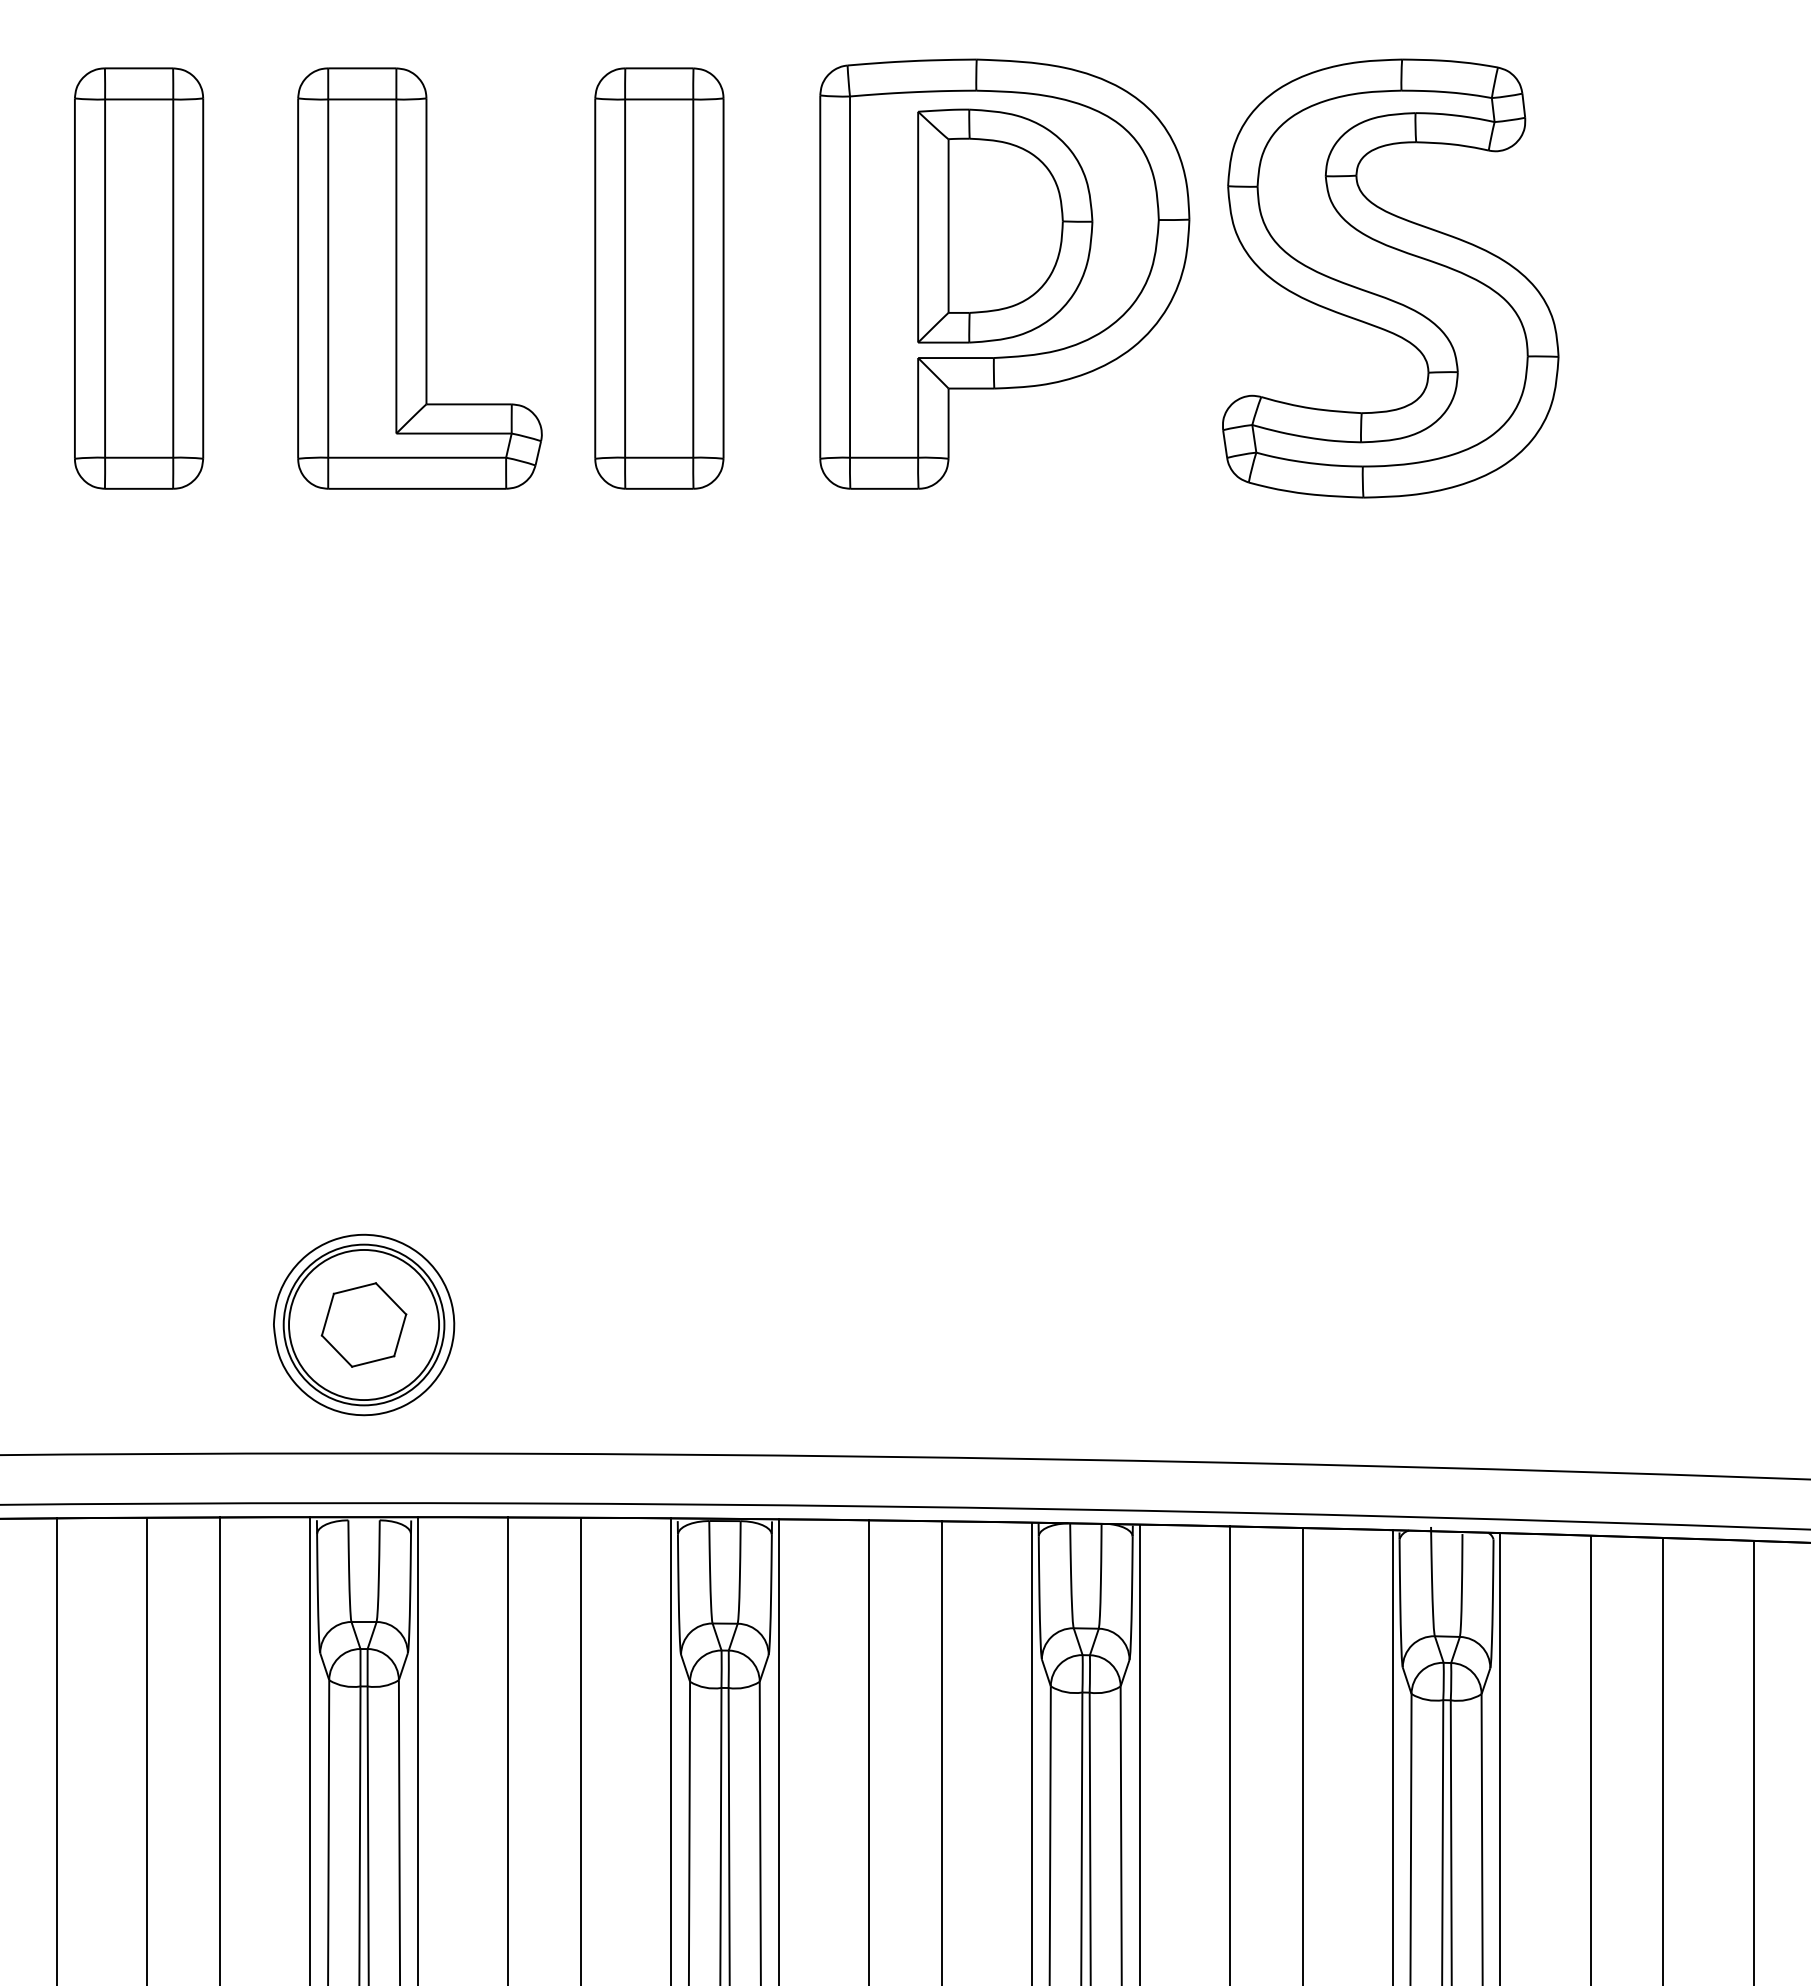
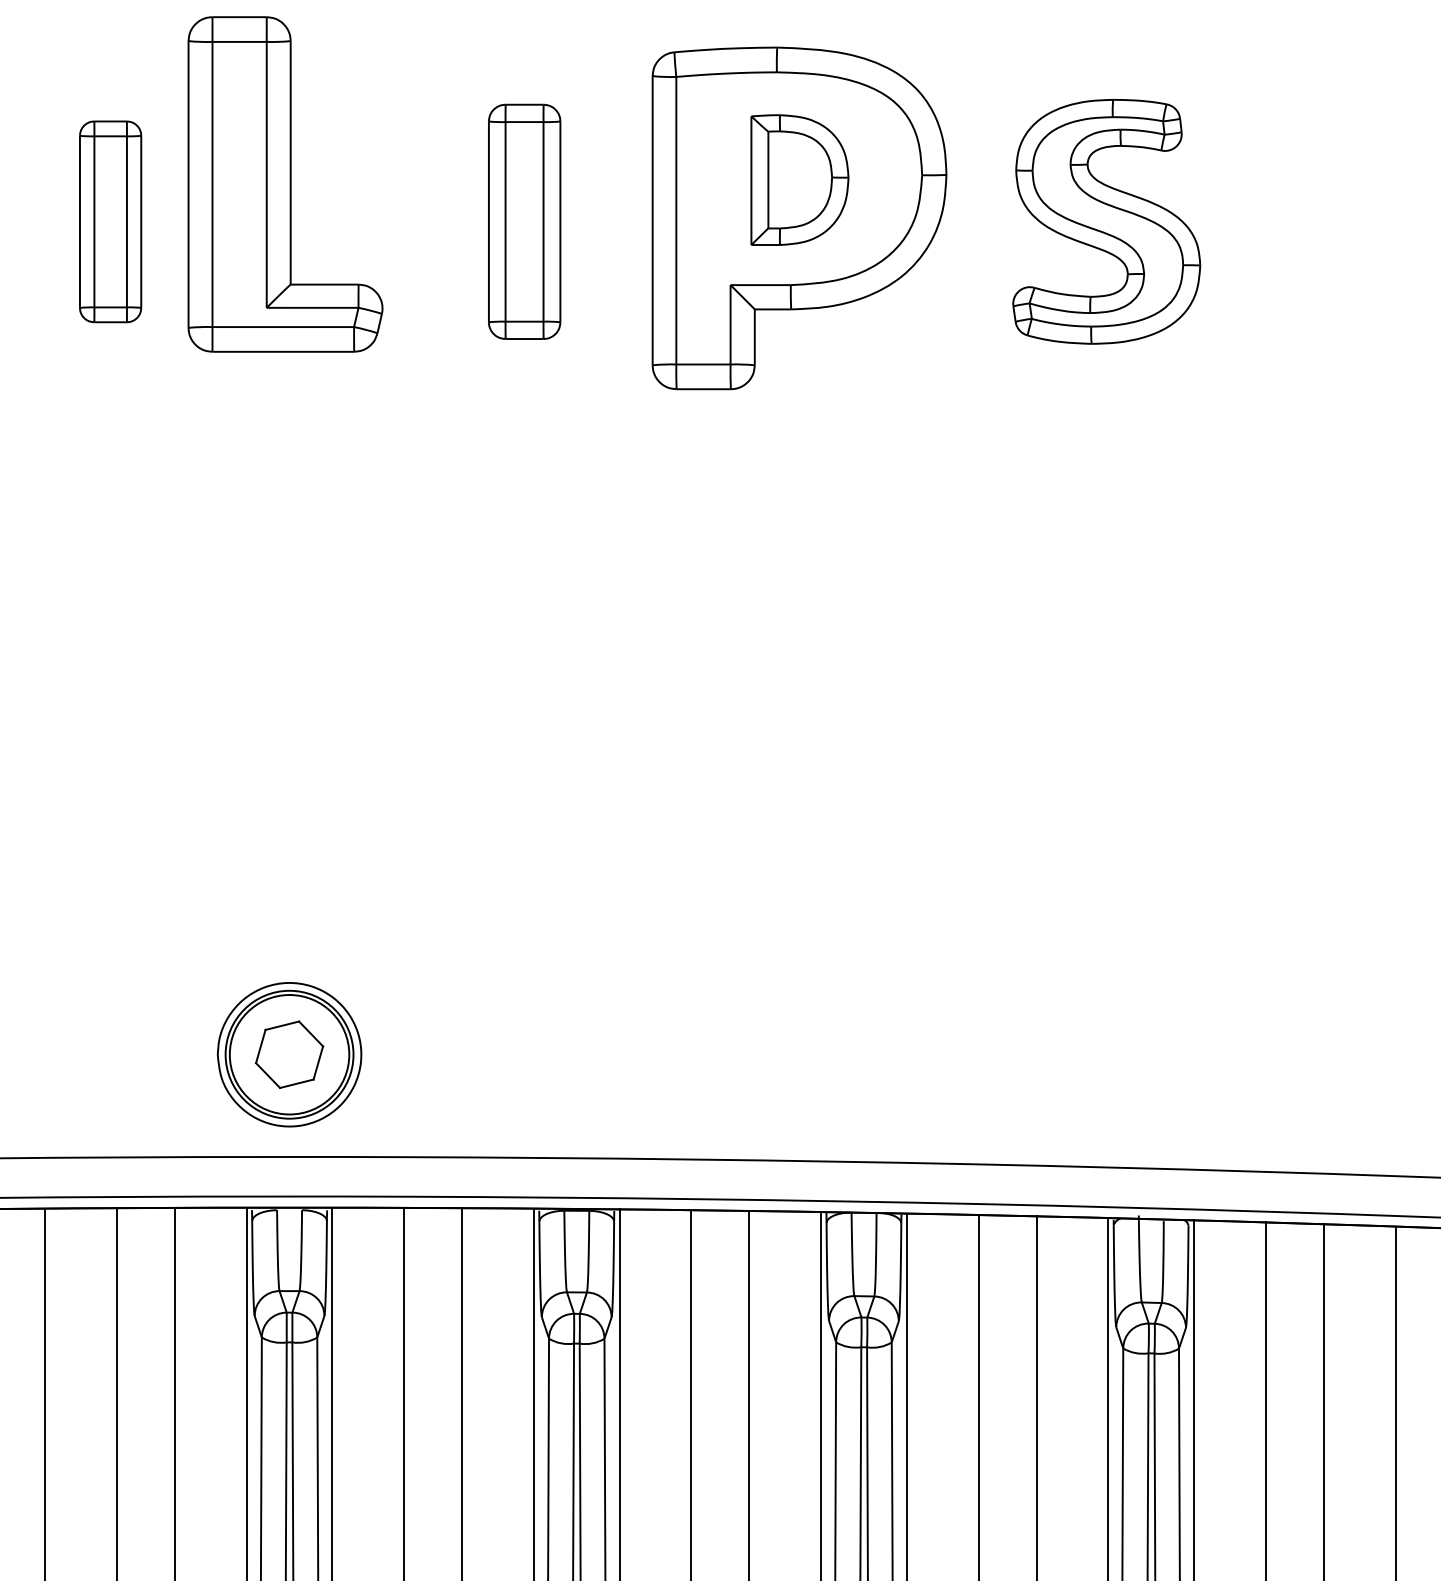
part: (1005, 225) -> (800, 179), size x0.7
part: (139, 278) -> (110, 221), size x0.6
part: (419, 278) -> (285, 184), moved
part: (659, 278) -> (524, 221), size x0.7
part: (1390, 278) -> (1106, 221), size x0.7

